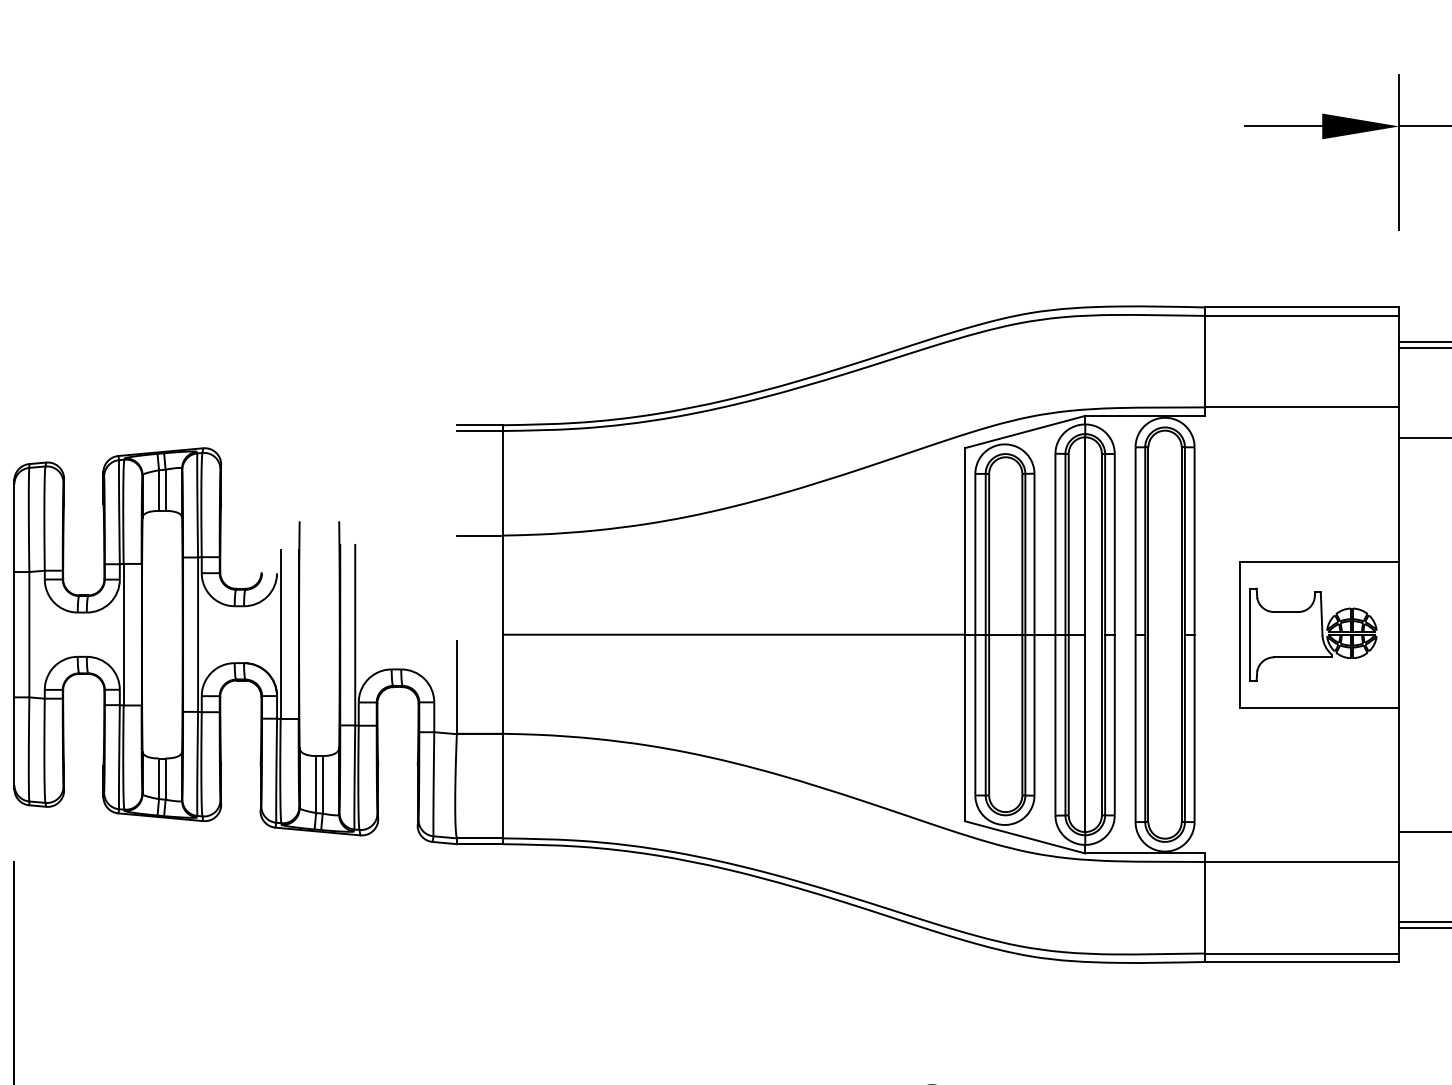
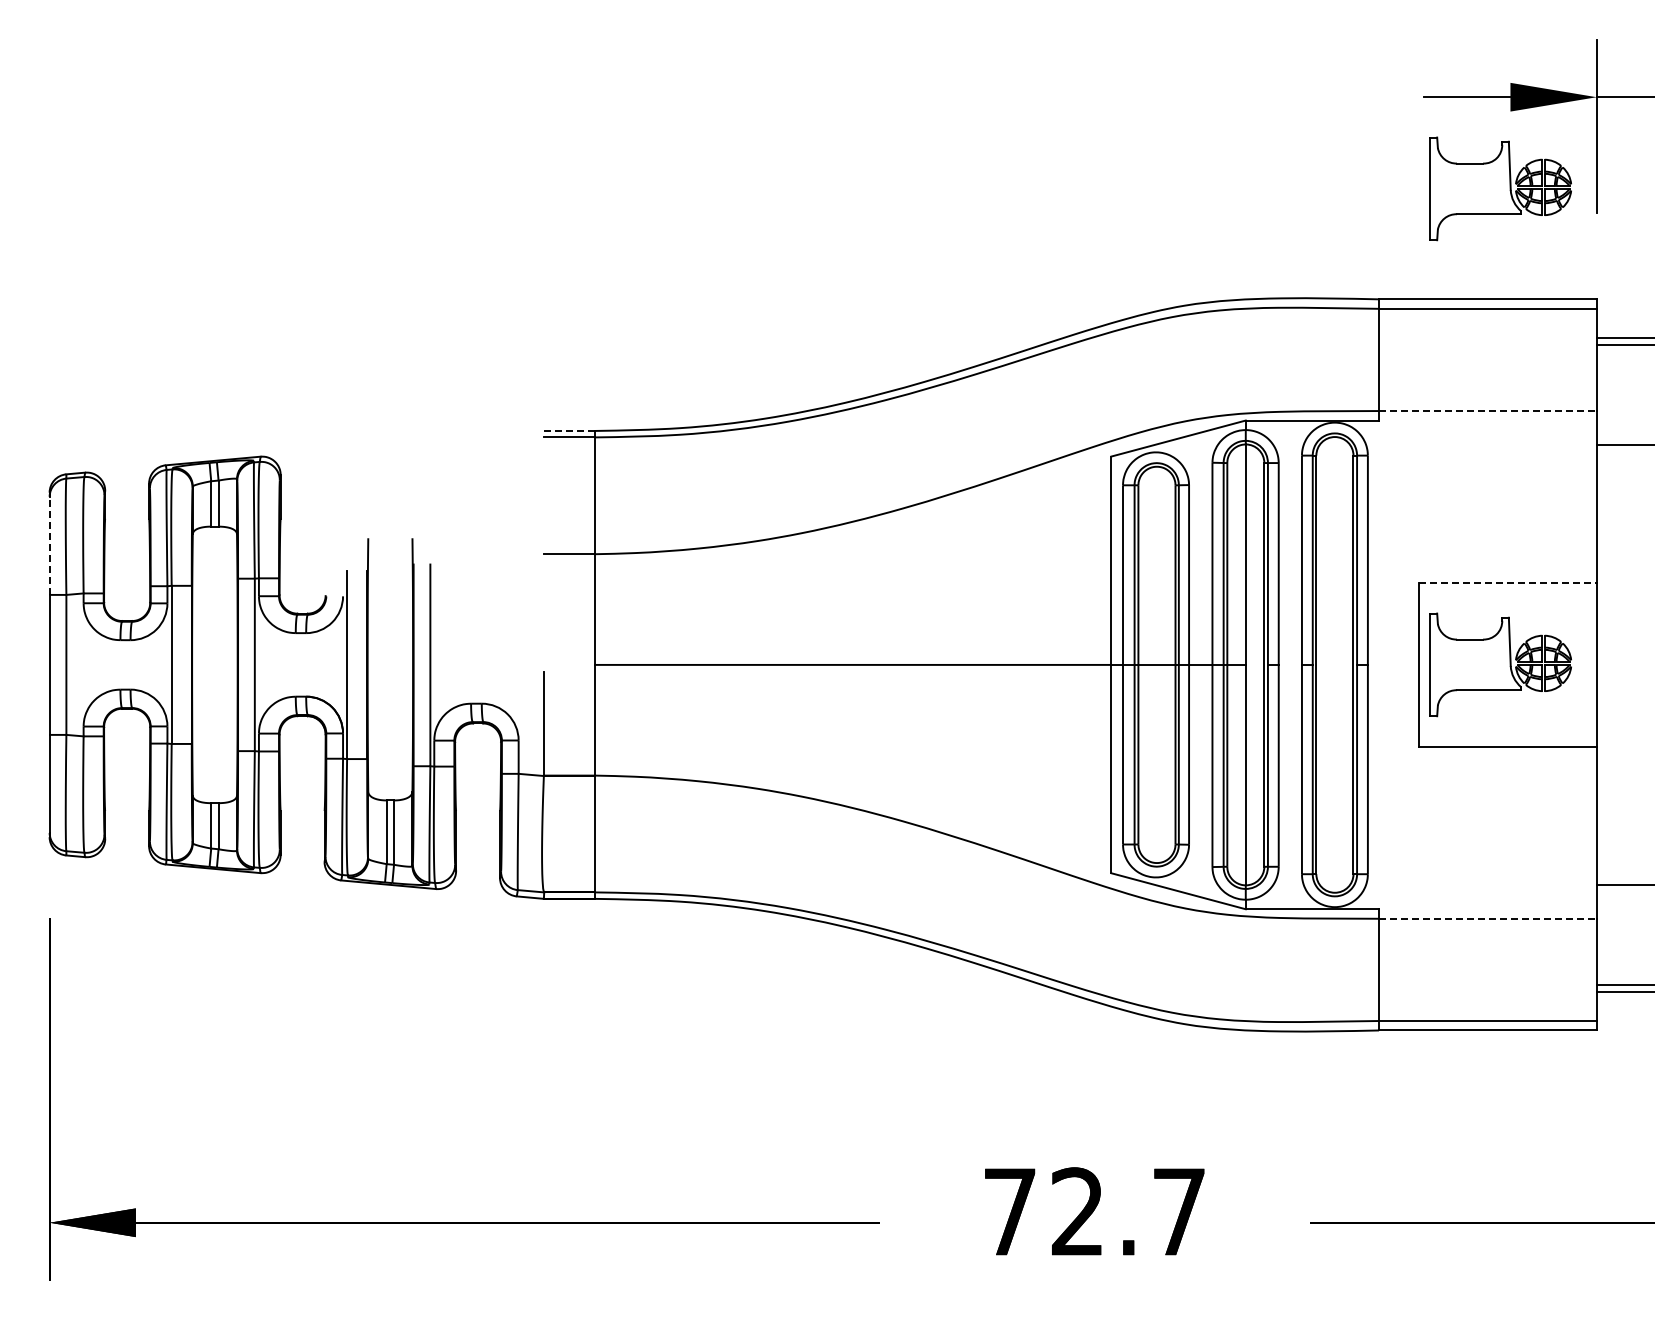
part: (1313, 208) -> (1500, 188), added
line: (1301, 407) -> (1487, 411), solid -> dashed
line: (479, 424) -> (569, 430), solid -> dashed
line: (14, 527) -> (49, 545), solid -> dashed
line: (1319, 561) -> (1507, 583), solid -> dashed
line: (1301, 861) -> (1487, 918), solid -> dashed

